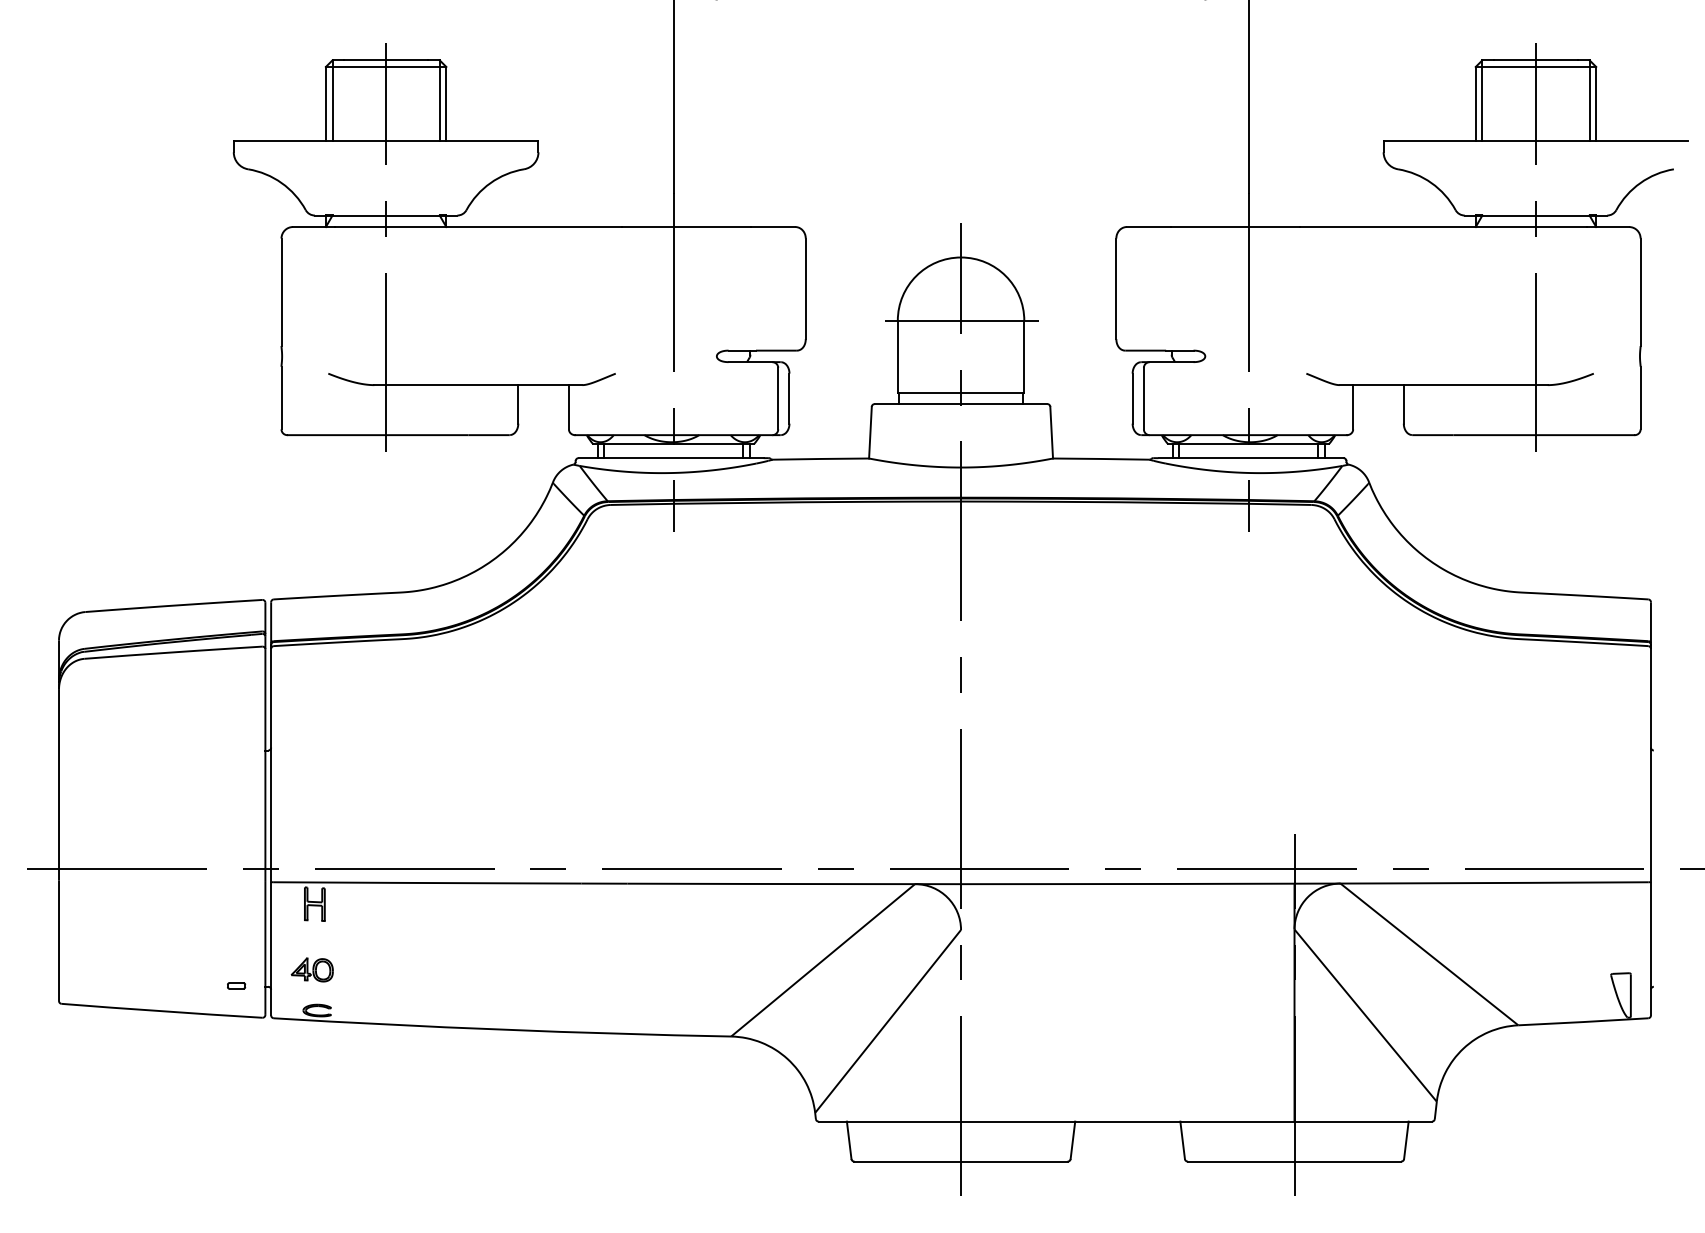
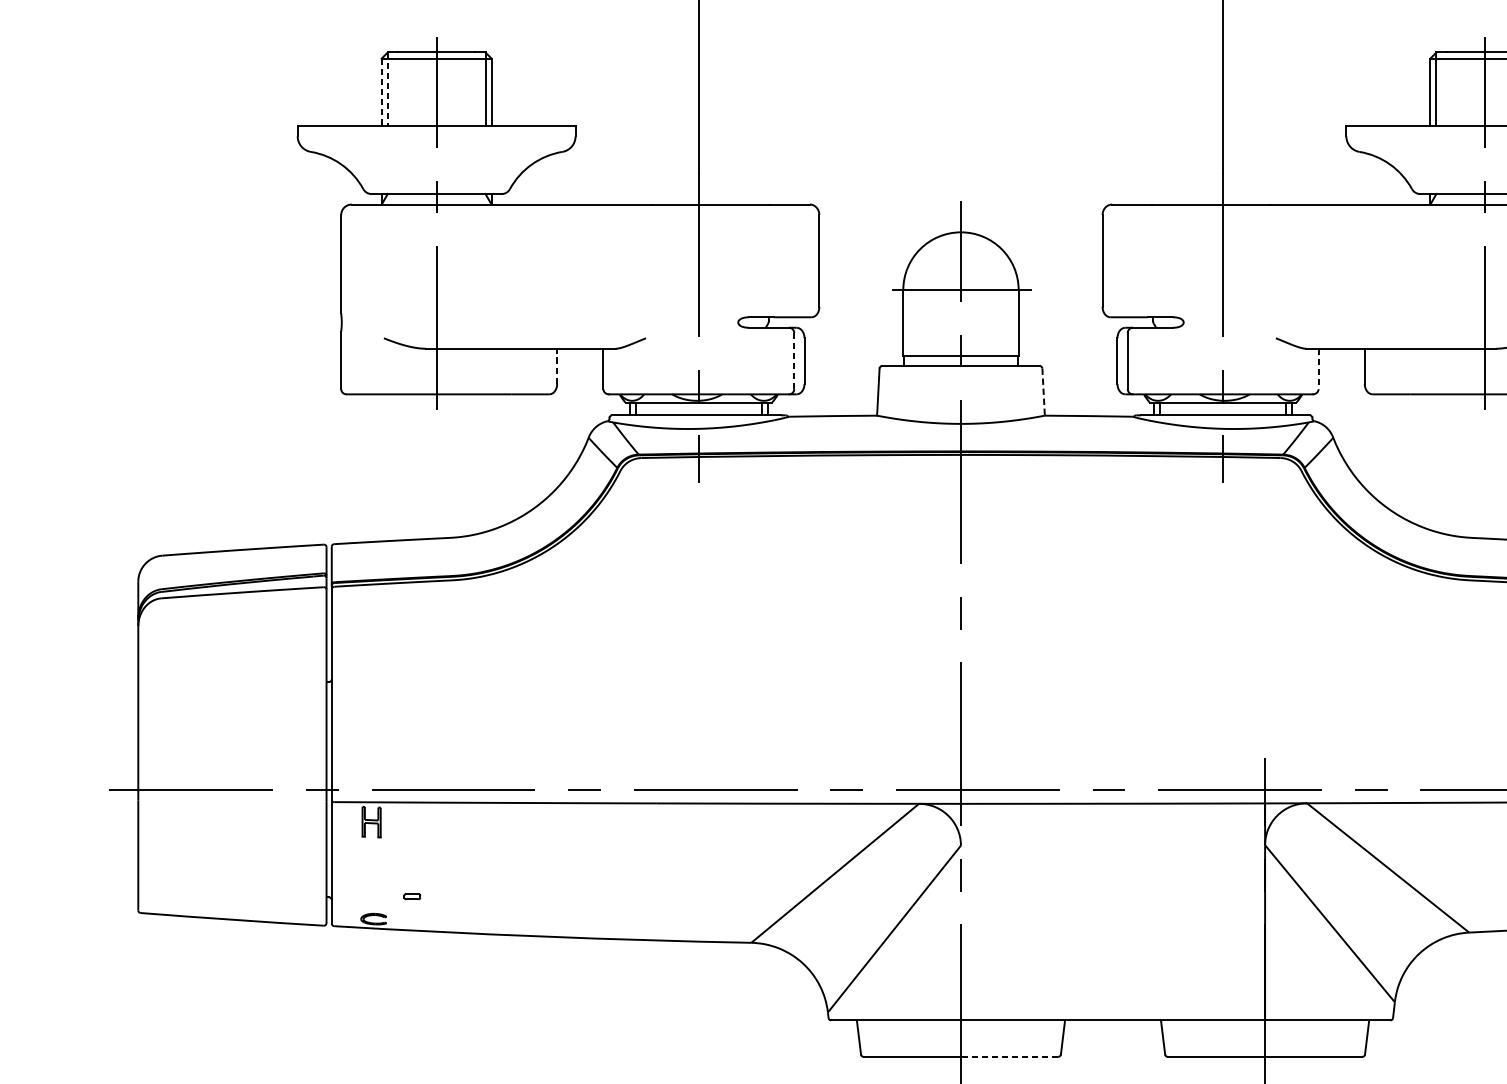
line: (332, 101) -> (387, 90), solid -> dashed
line: (325, 103) -> (381, 91), solid -> dashed
line: (778, 398) -> (794, 360), solid -> dashed
line: (518, 403) -> (557, 365), solid -> dashed
line: (1353, 407) -> (1318, 369), solid -> dashed
line: (1051, 432) -> (1043, 391), solid -> dashed
part: (311, 969) -> (368, 881), removed
part: (236, 985) -> (412, 896), moved
line: (1013, 1161) -> (1008, 1056), solid -> dashed

